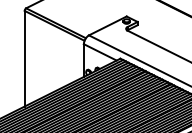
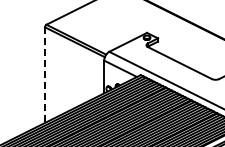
line: (25, 59) -> (45, 75), solid -> dashed

